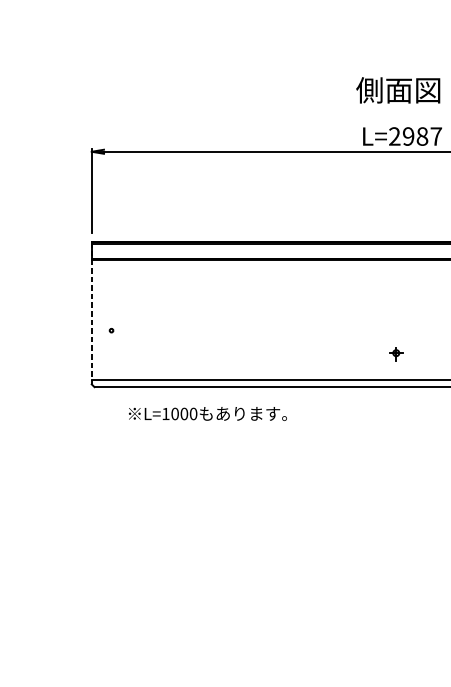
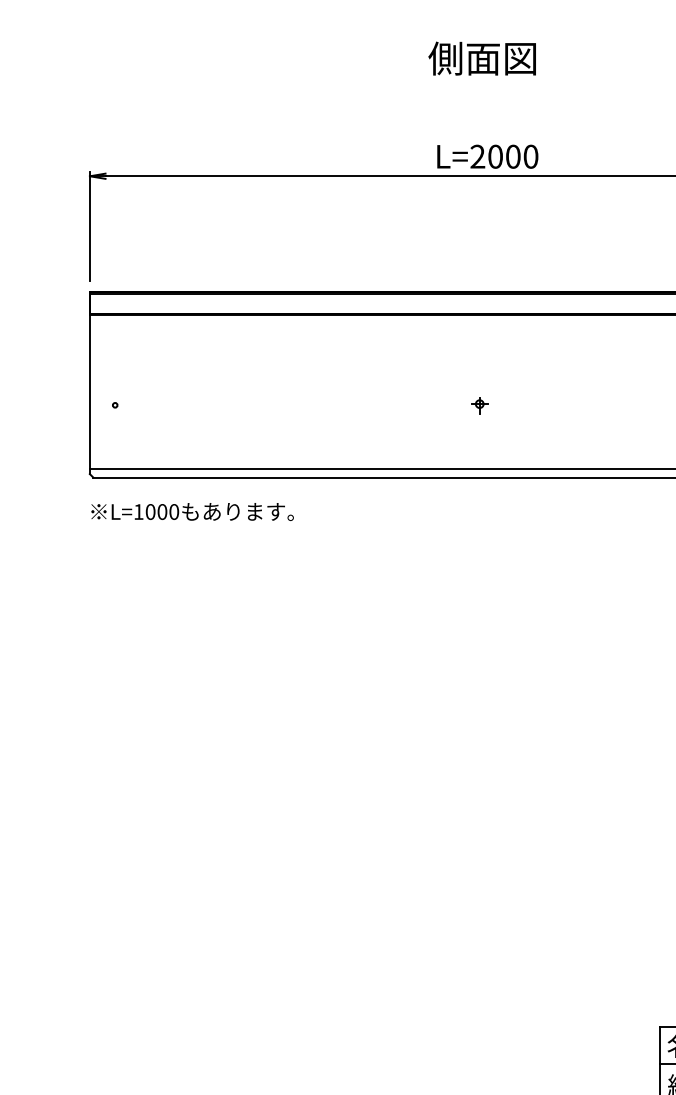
text: (397, 90) -> (481, 58), moved
text: (422, 136) -> (513, 156), L=2987 -> L=2000
line: (91, 313) -> (89, 383), dashed -> solid
part: (396, 354) -> (479, 405), moved
text: (207, 413) -> (192, 511), moved

